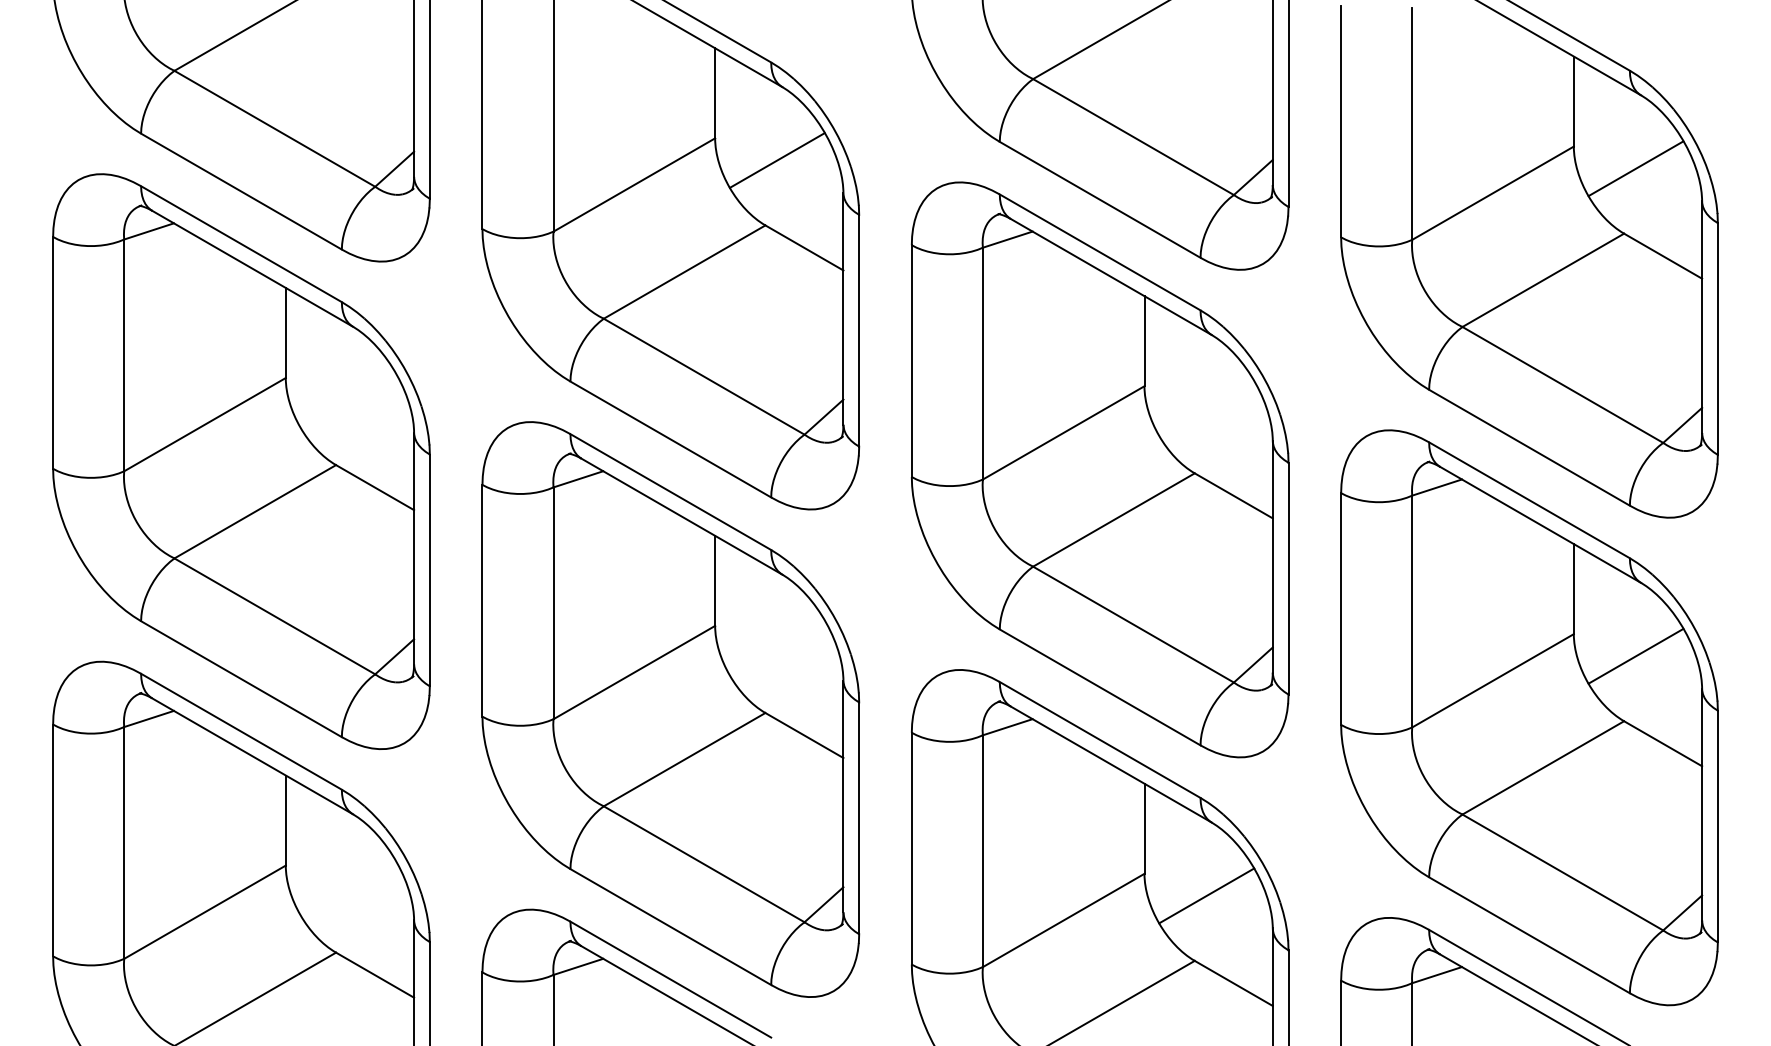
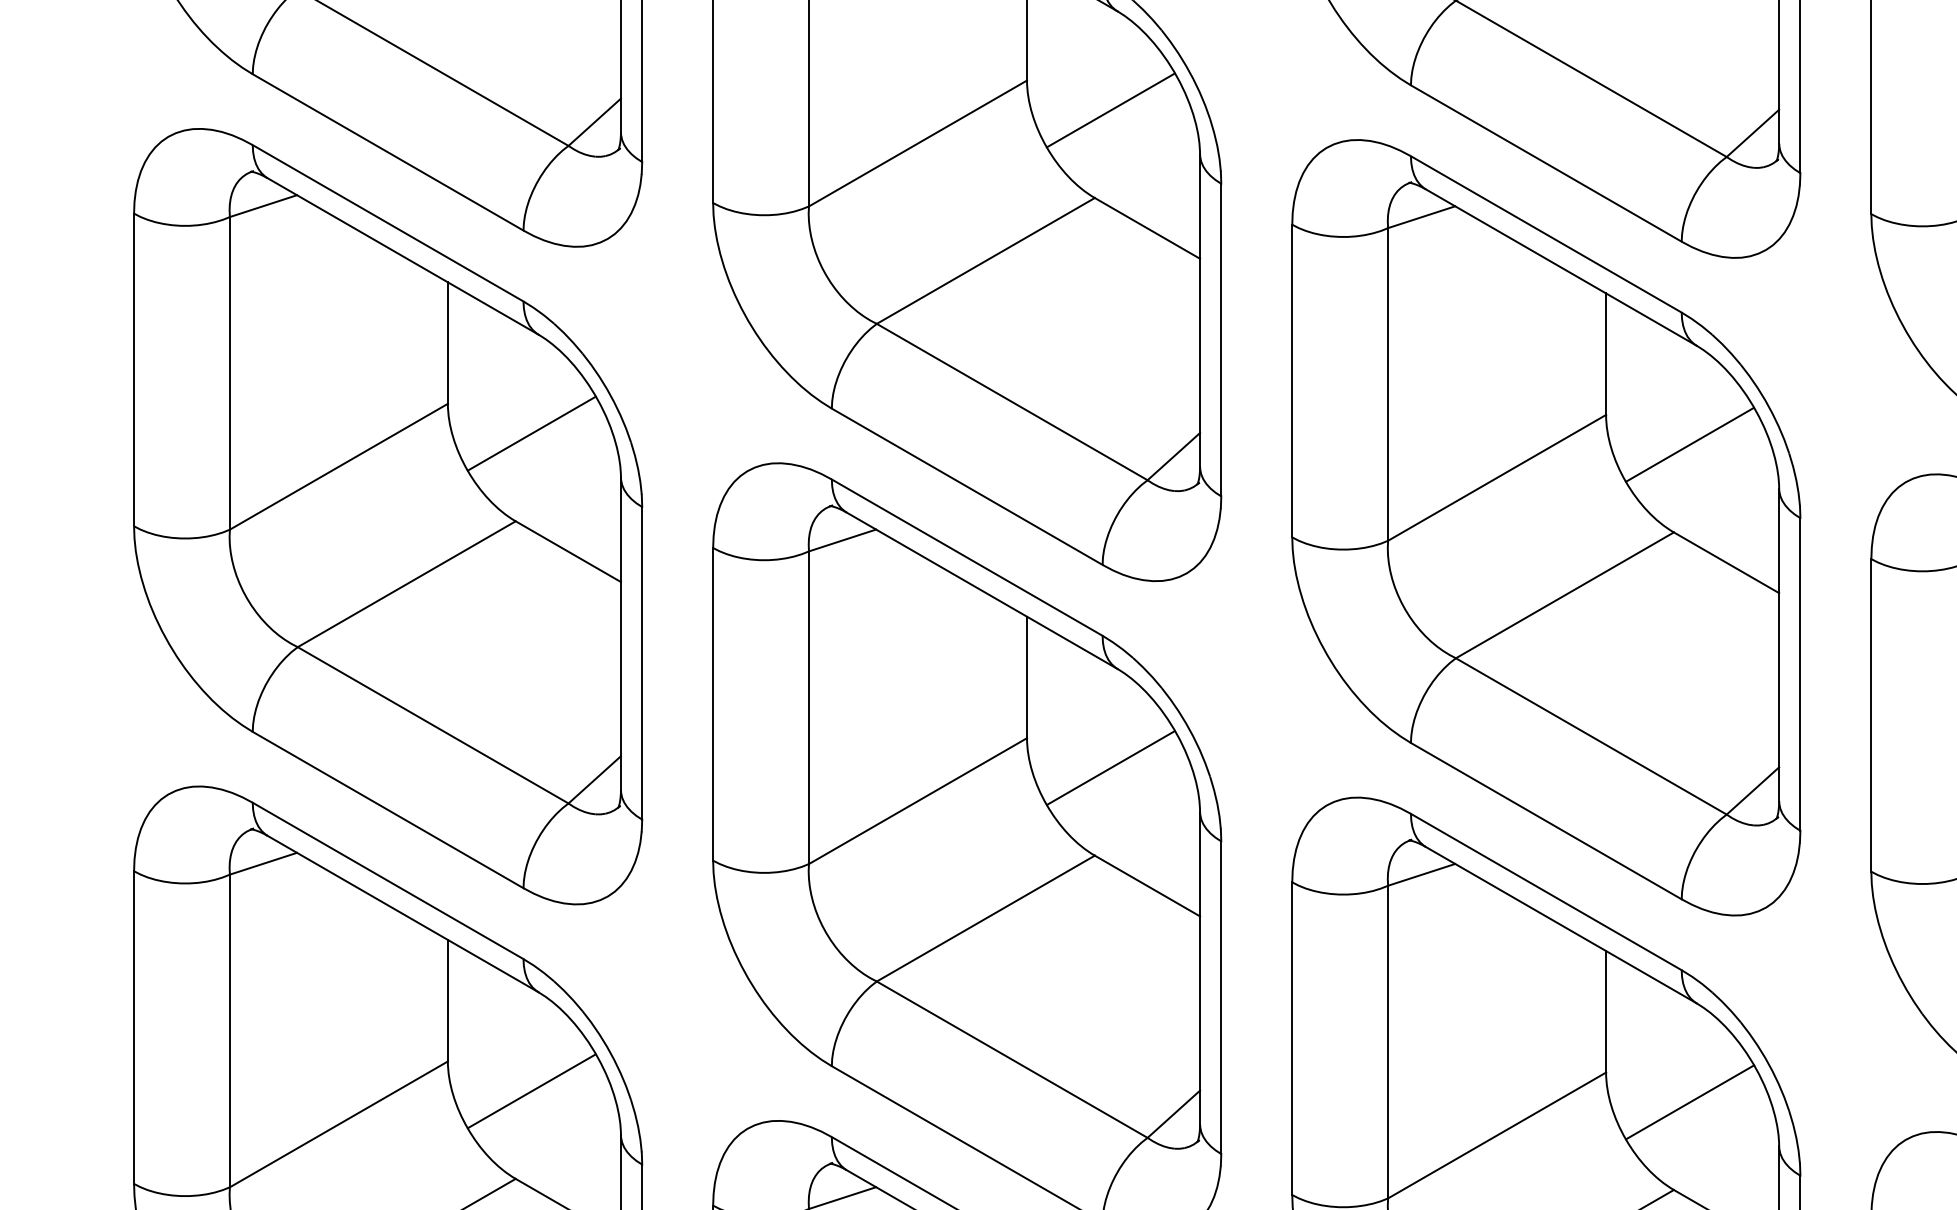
line: (347, 399) -> (531, 432), added
line: (1206, 408) -> (1689, 444), added
line: (776, 647) -> (1109, 767), added
line: (347, 887) -> (531, 1091), added

